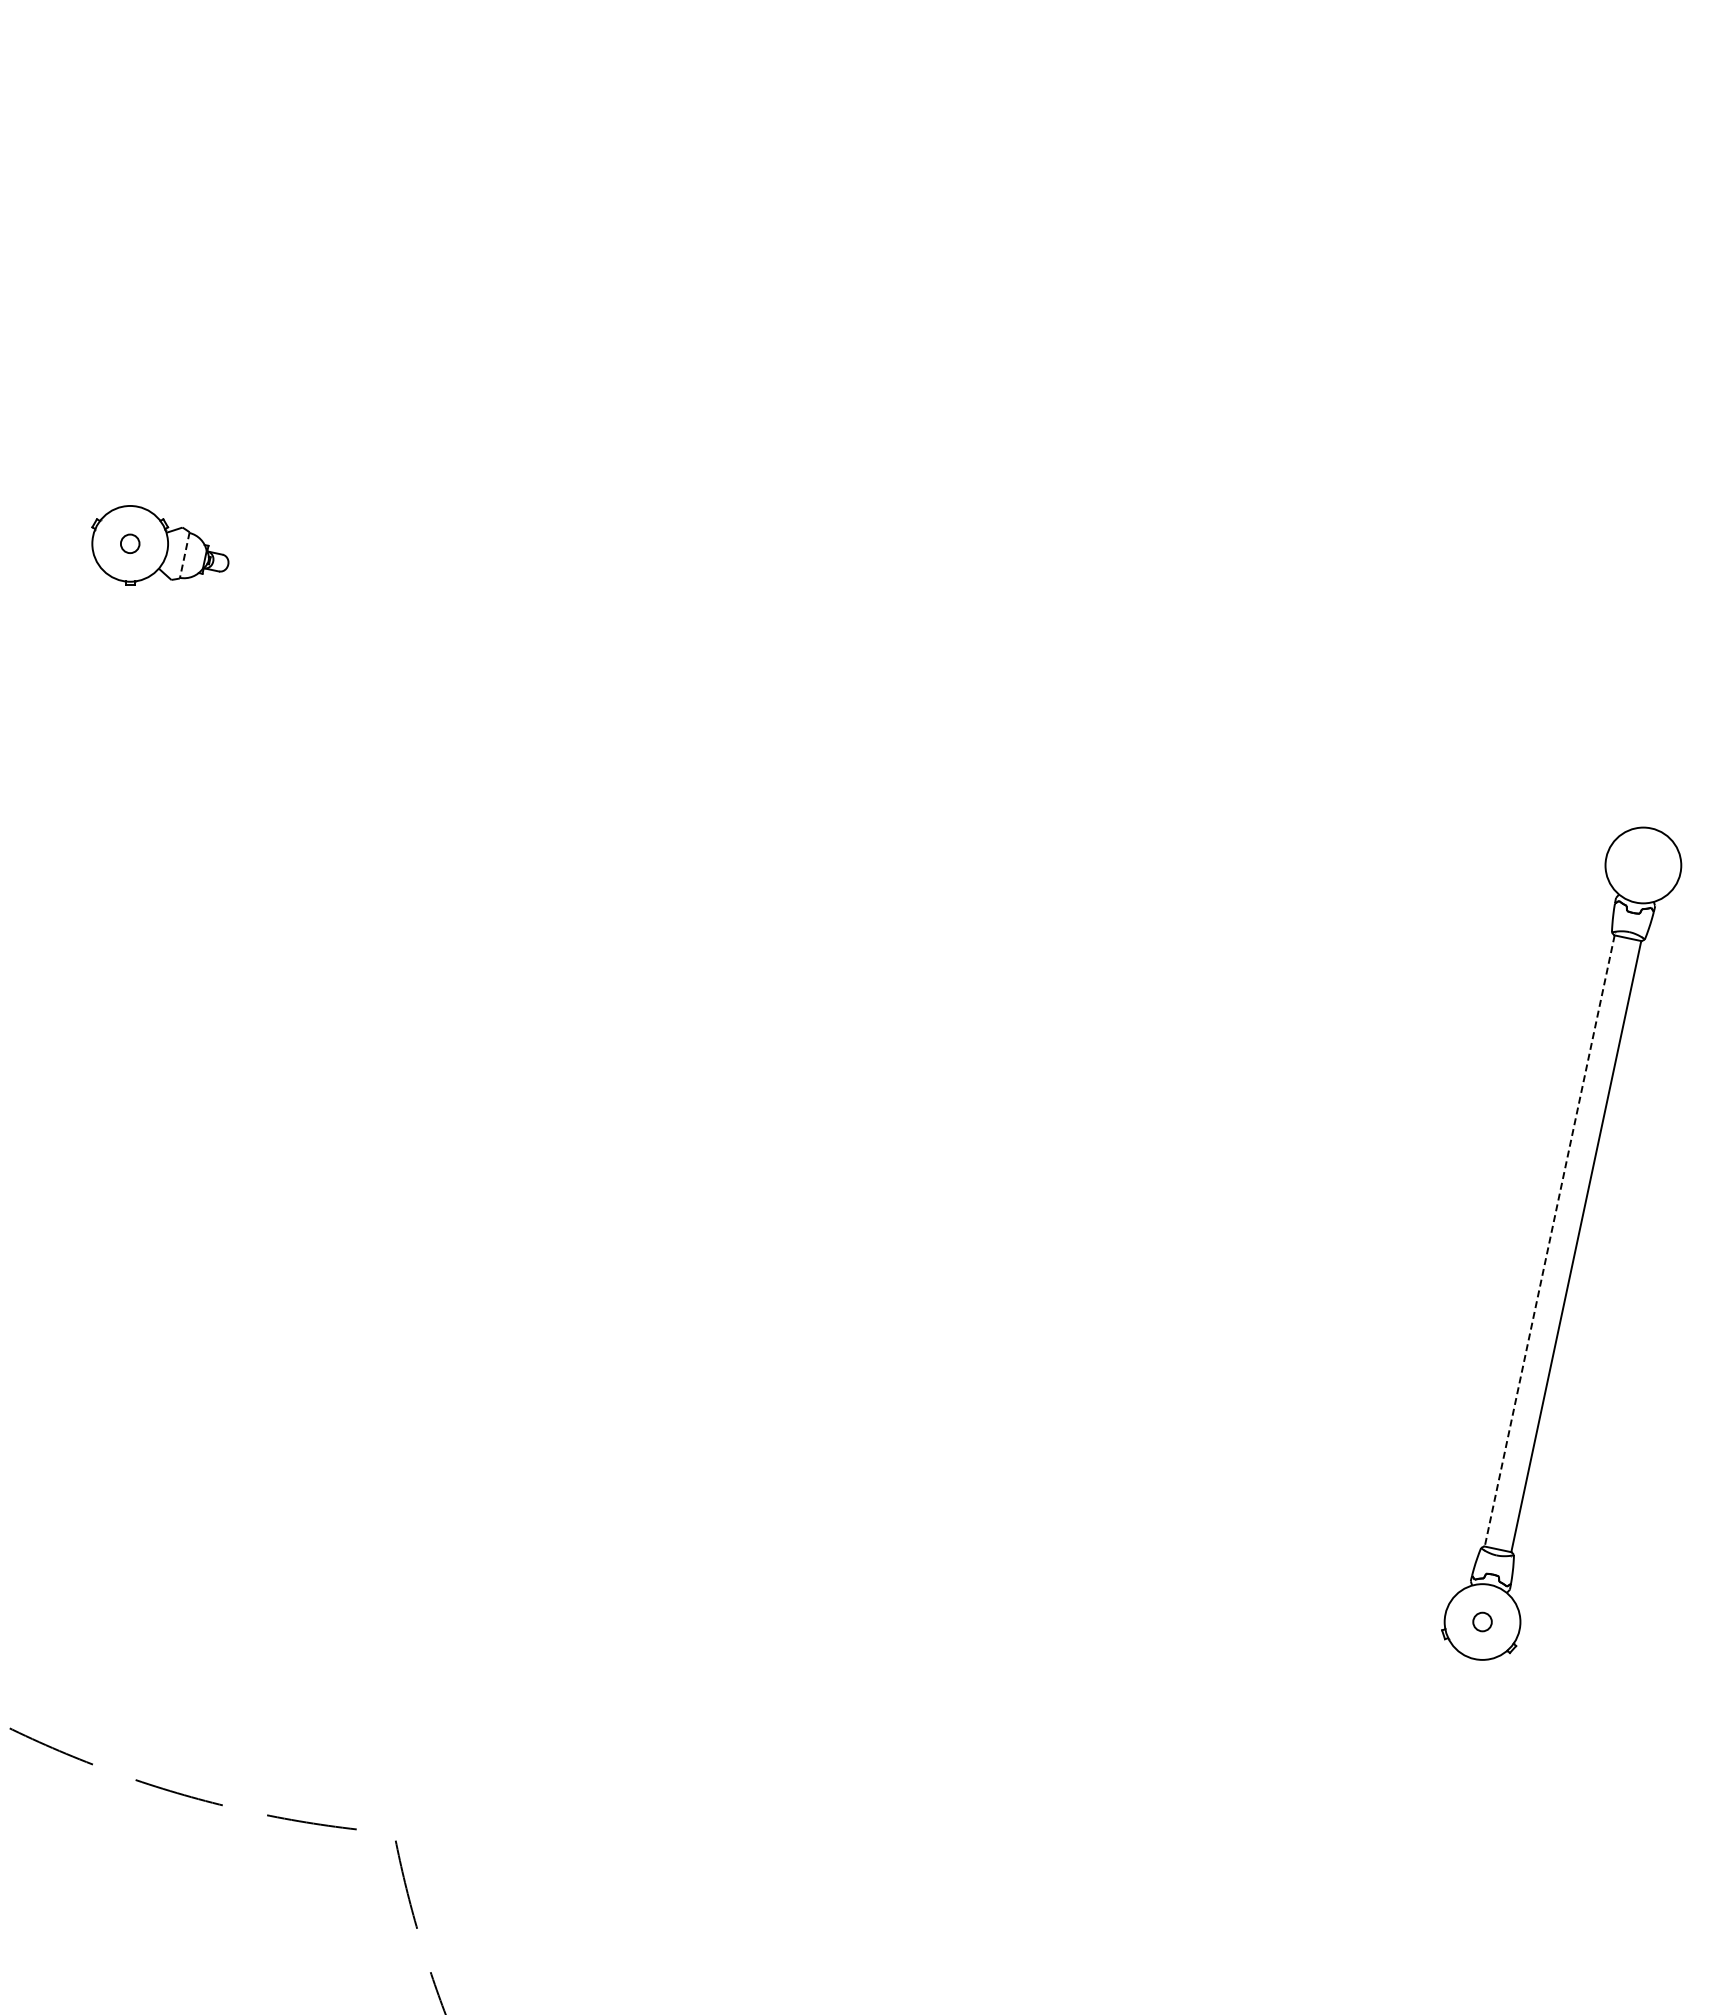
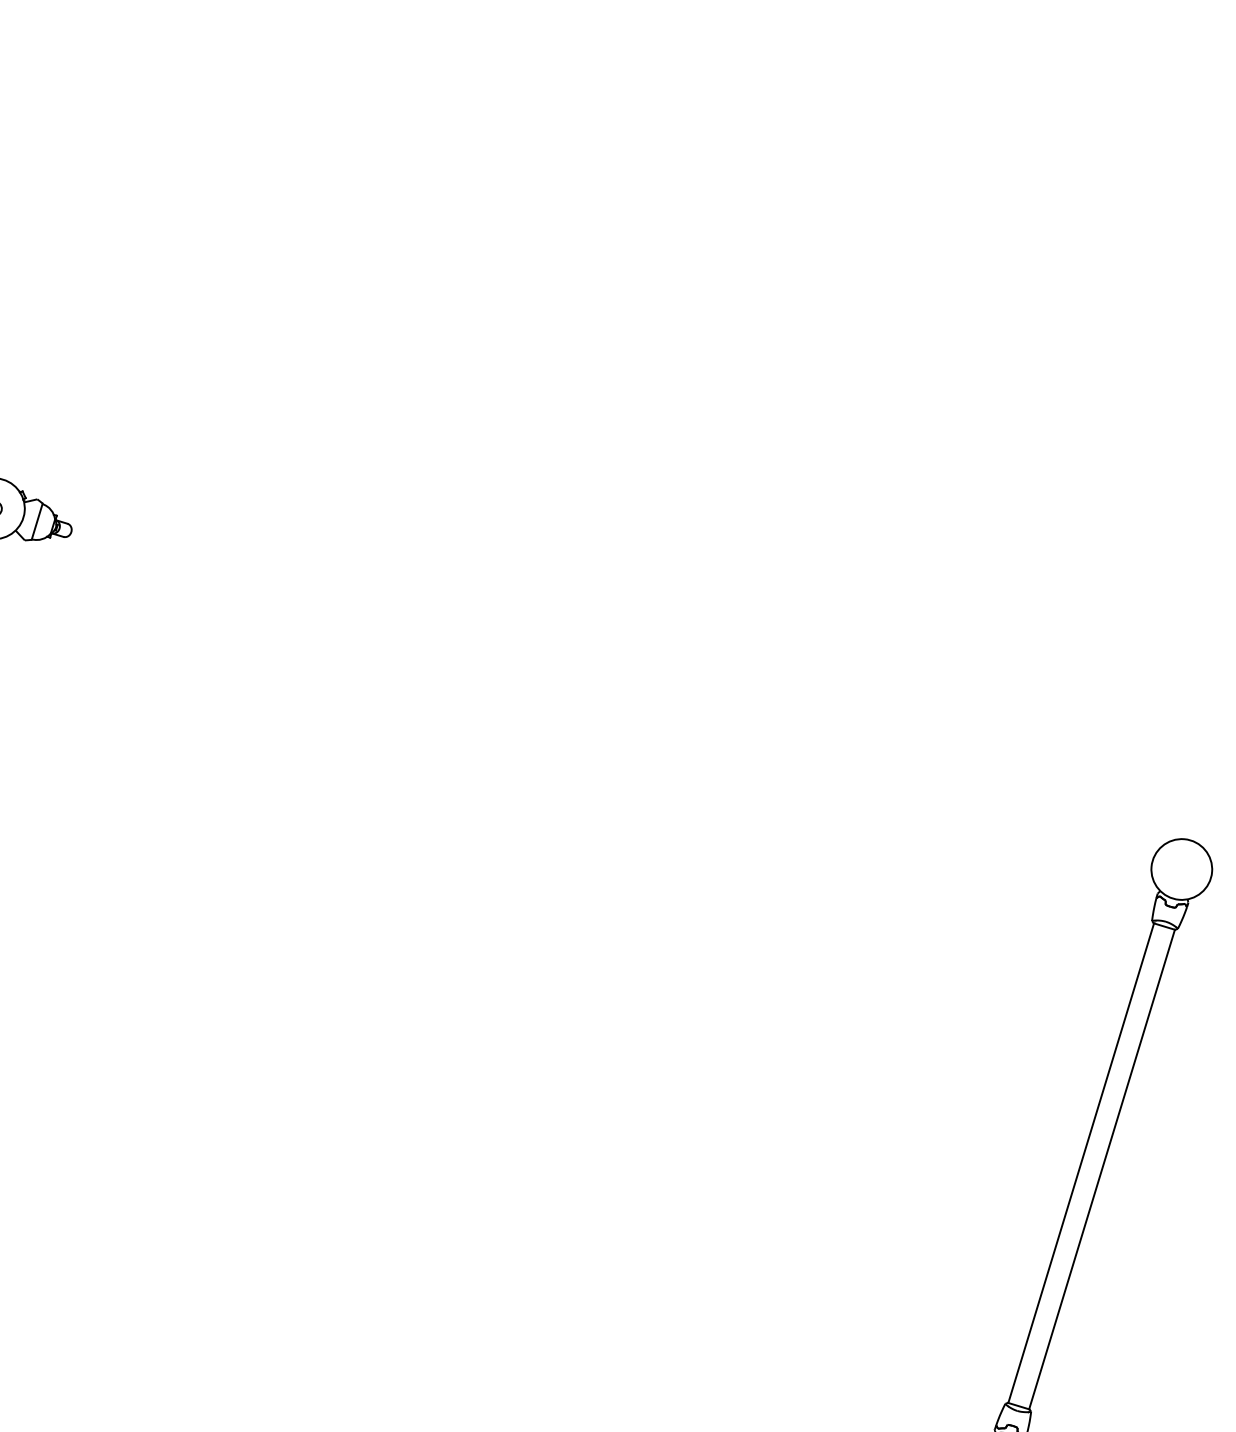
line: (184, 555) -> (37, 521), dashed -> solid
line: (1549, 1241) -> (1080, 1163), dashed -> solid

